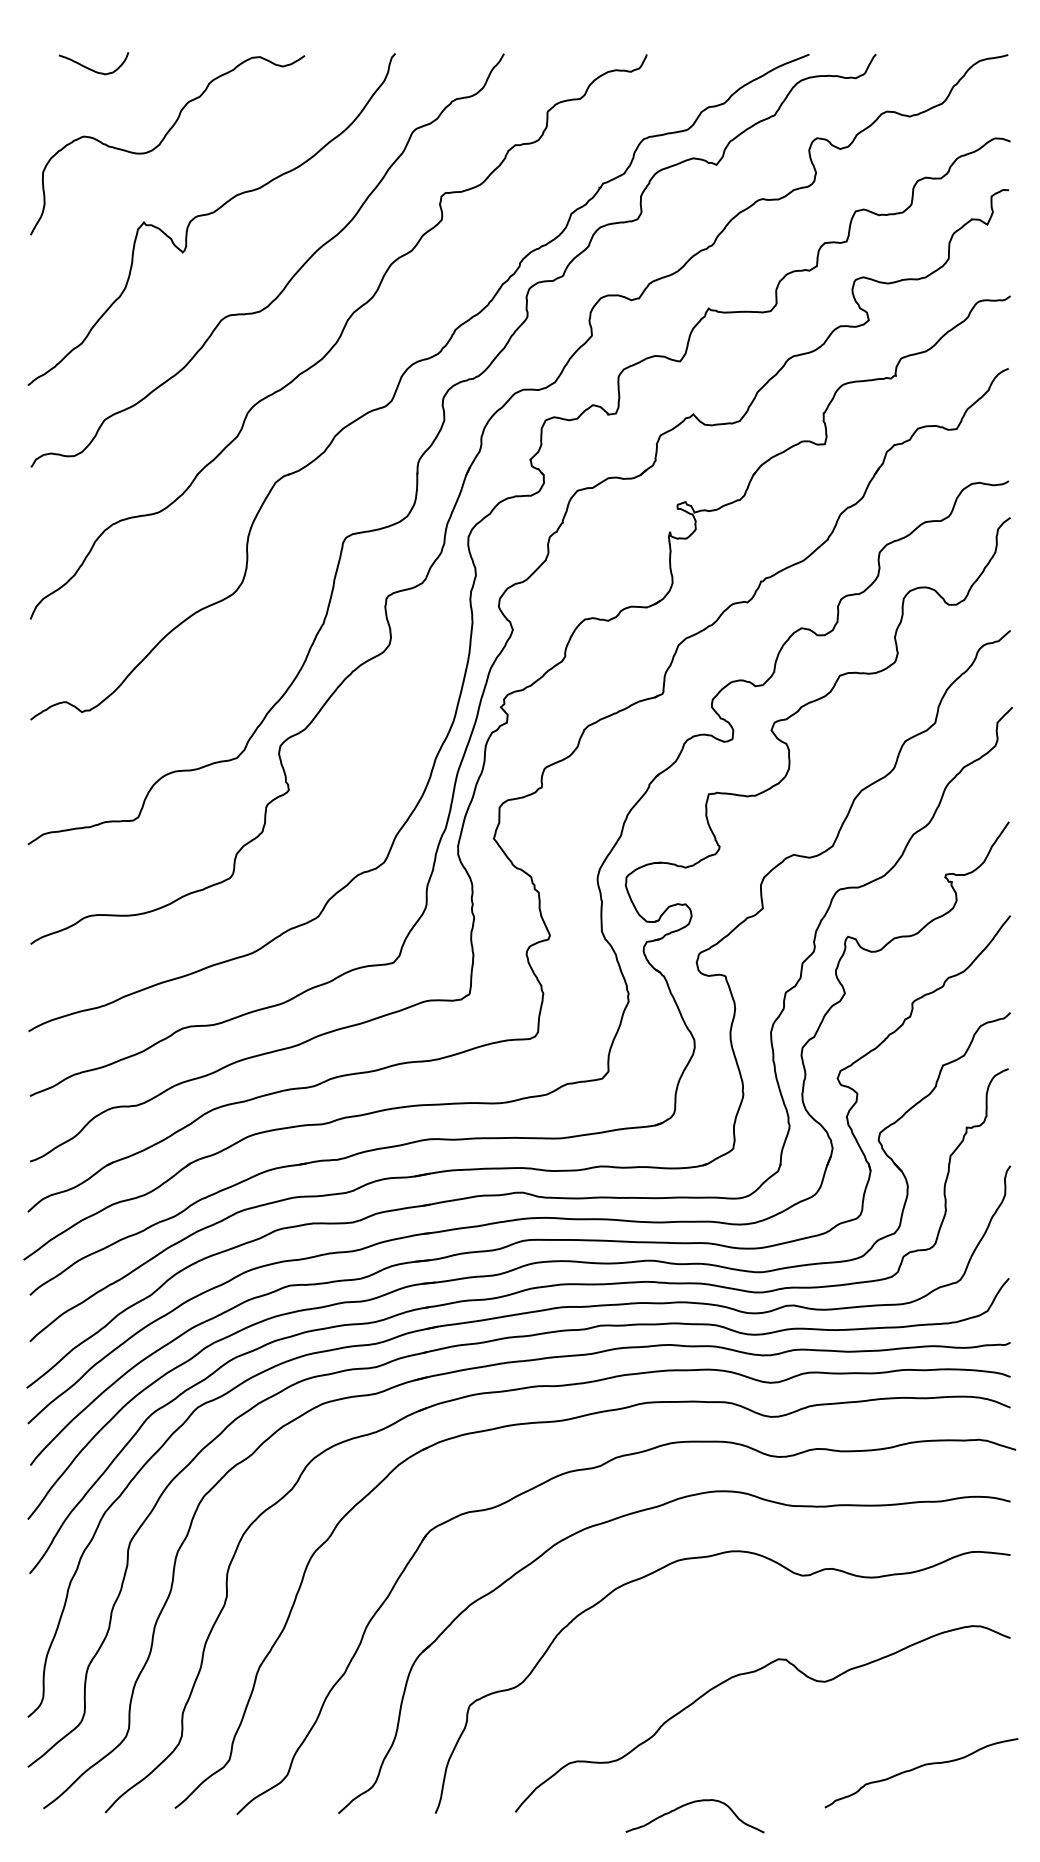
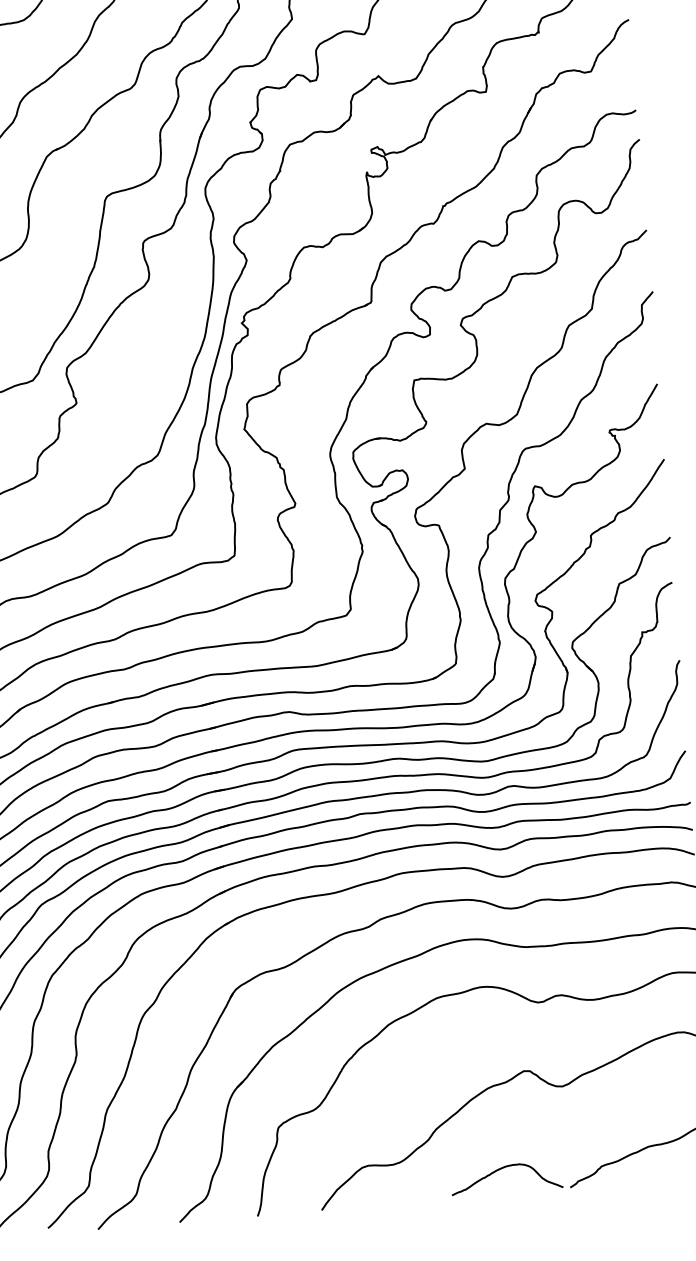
curve: (689, 1804) -> (501, 1169), moved

